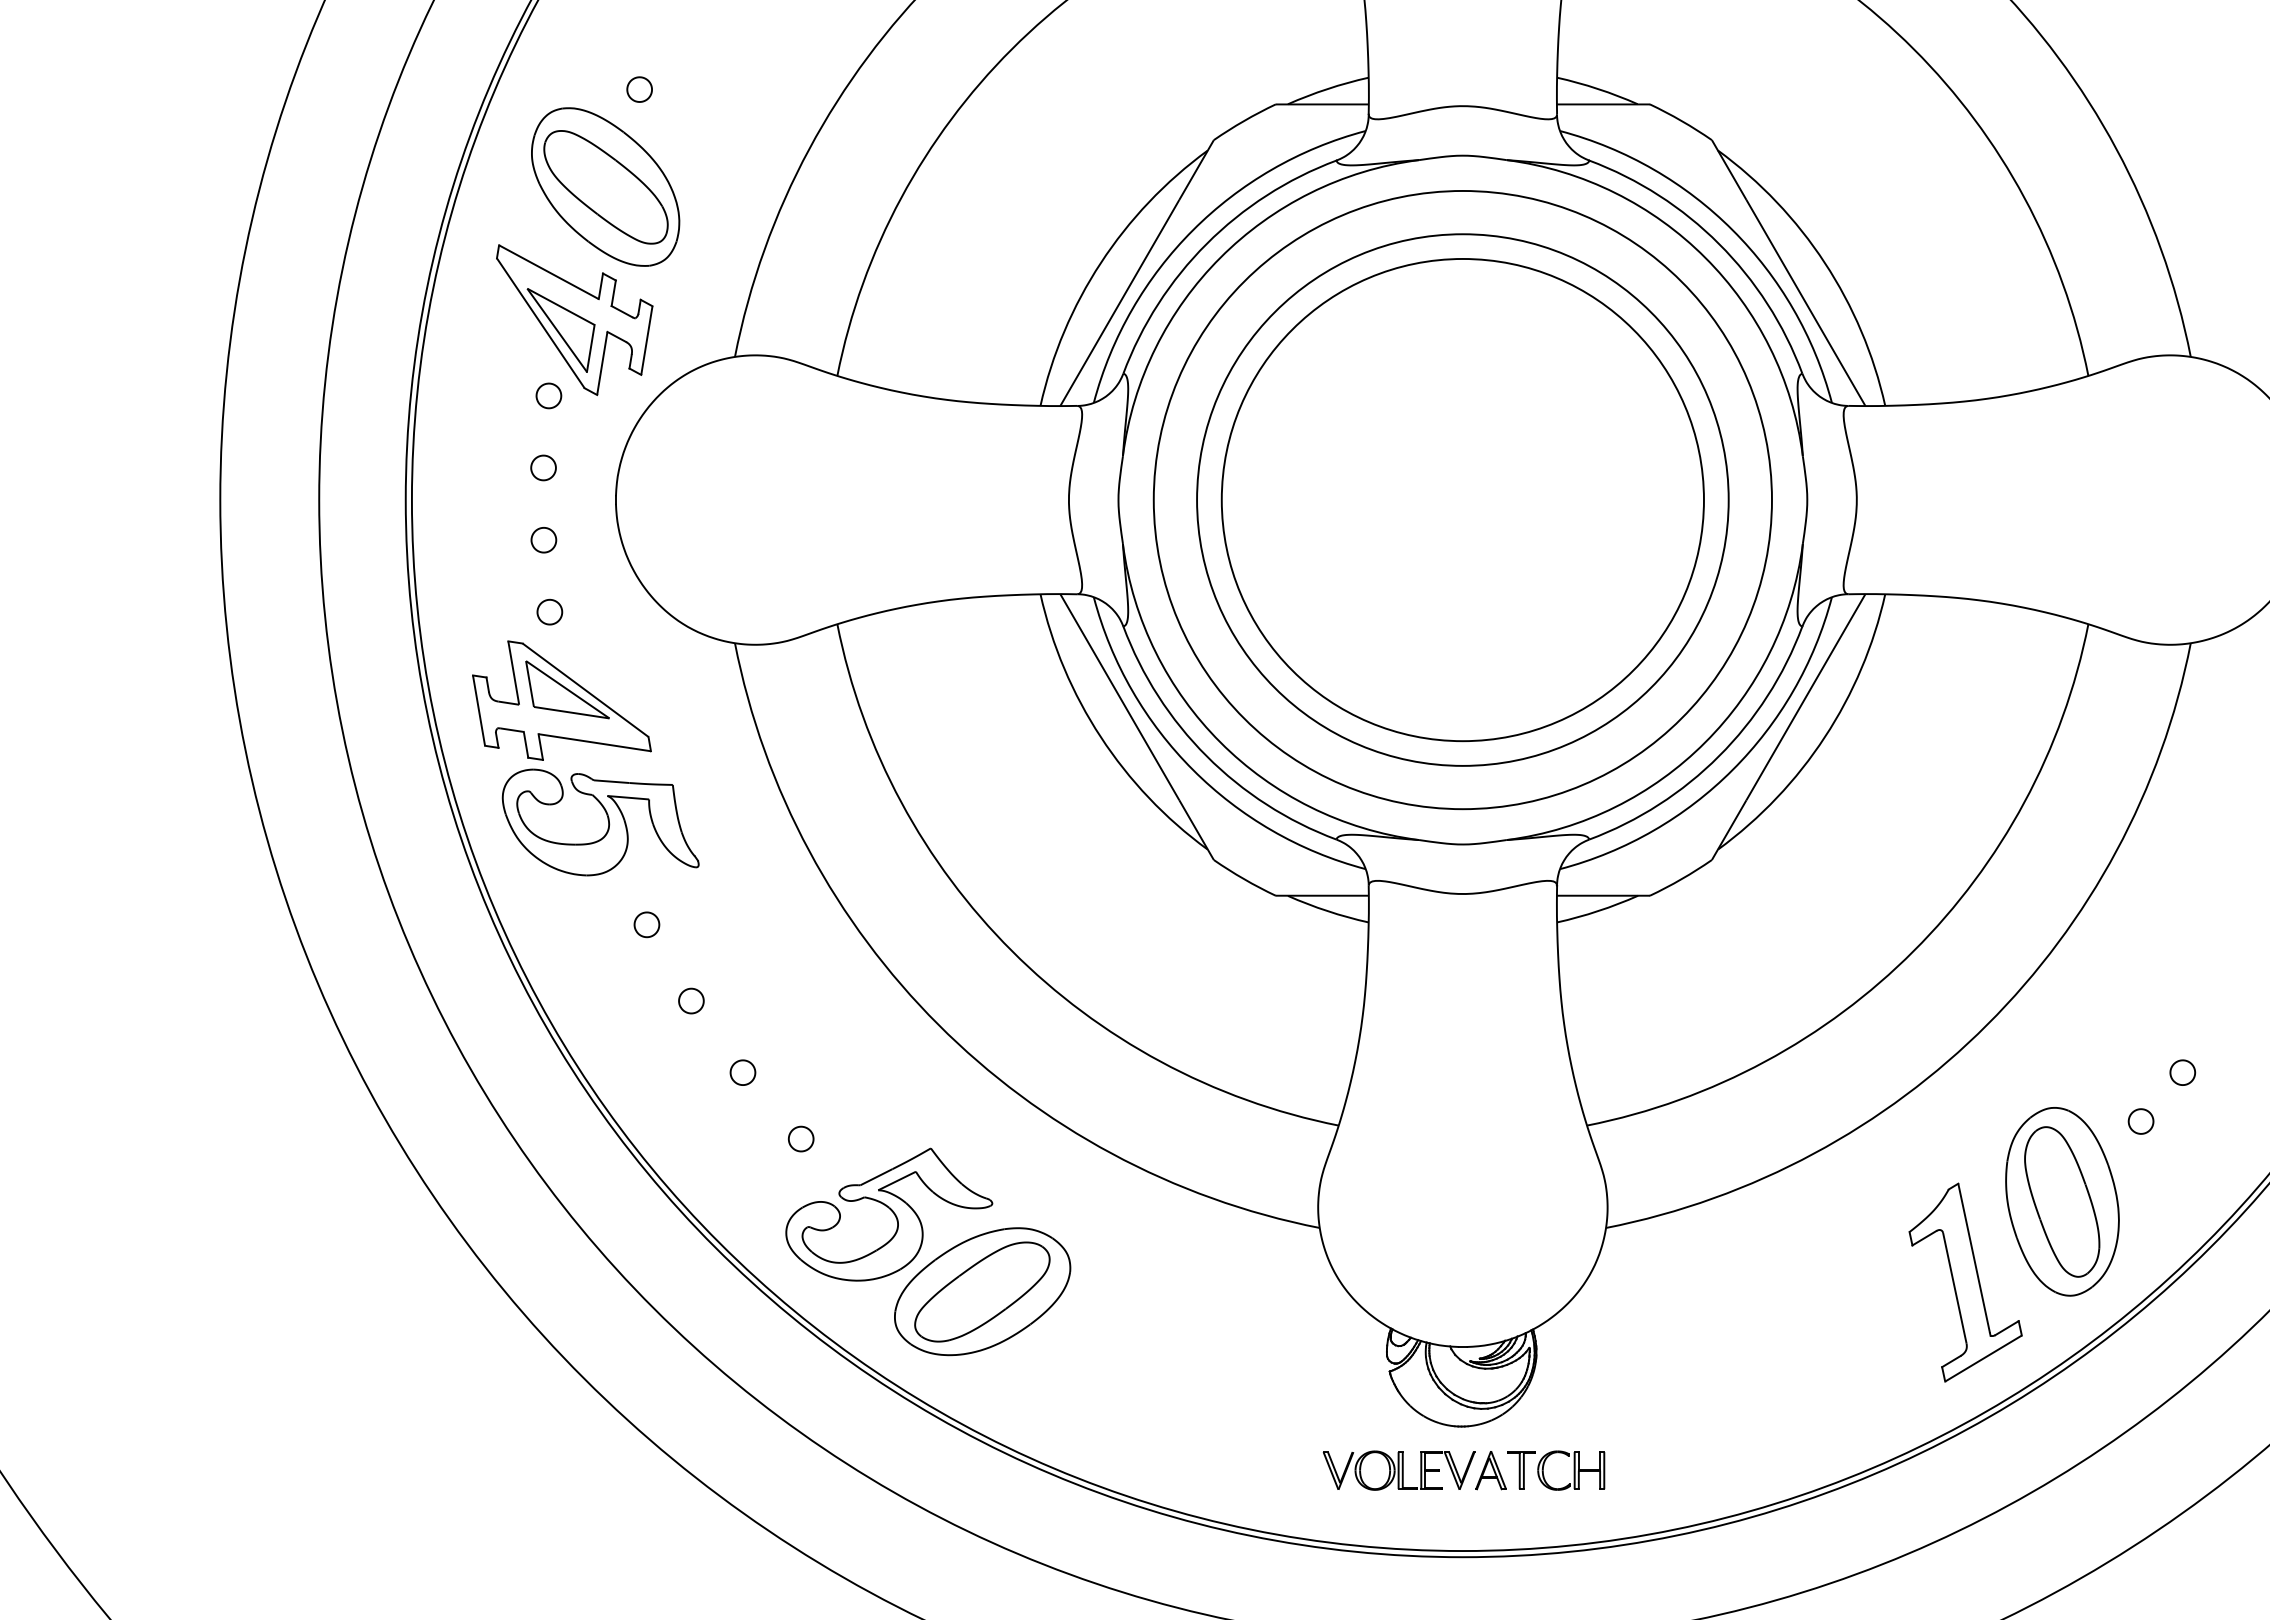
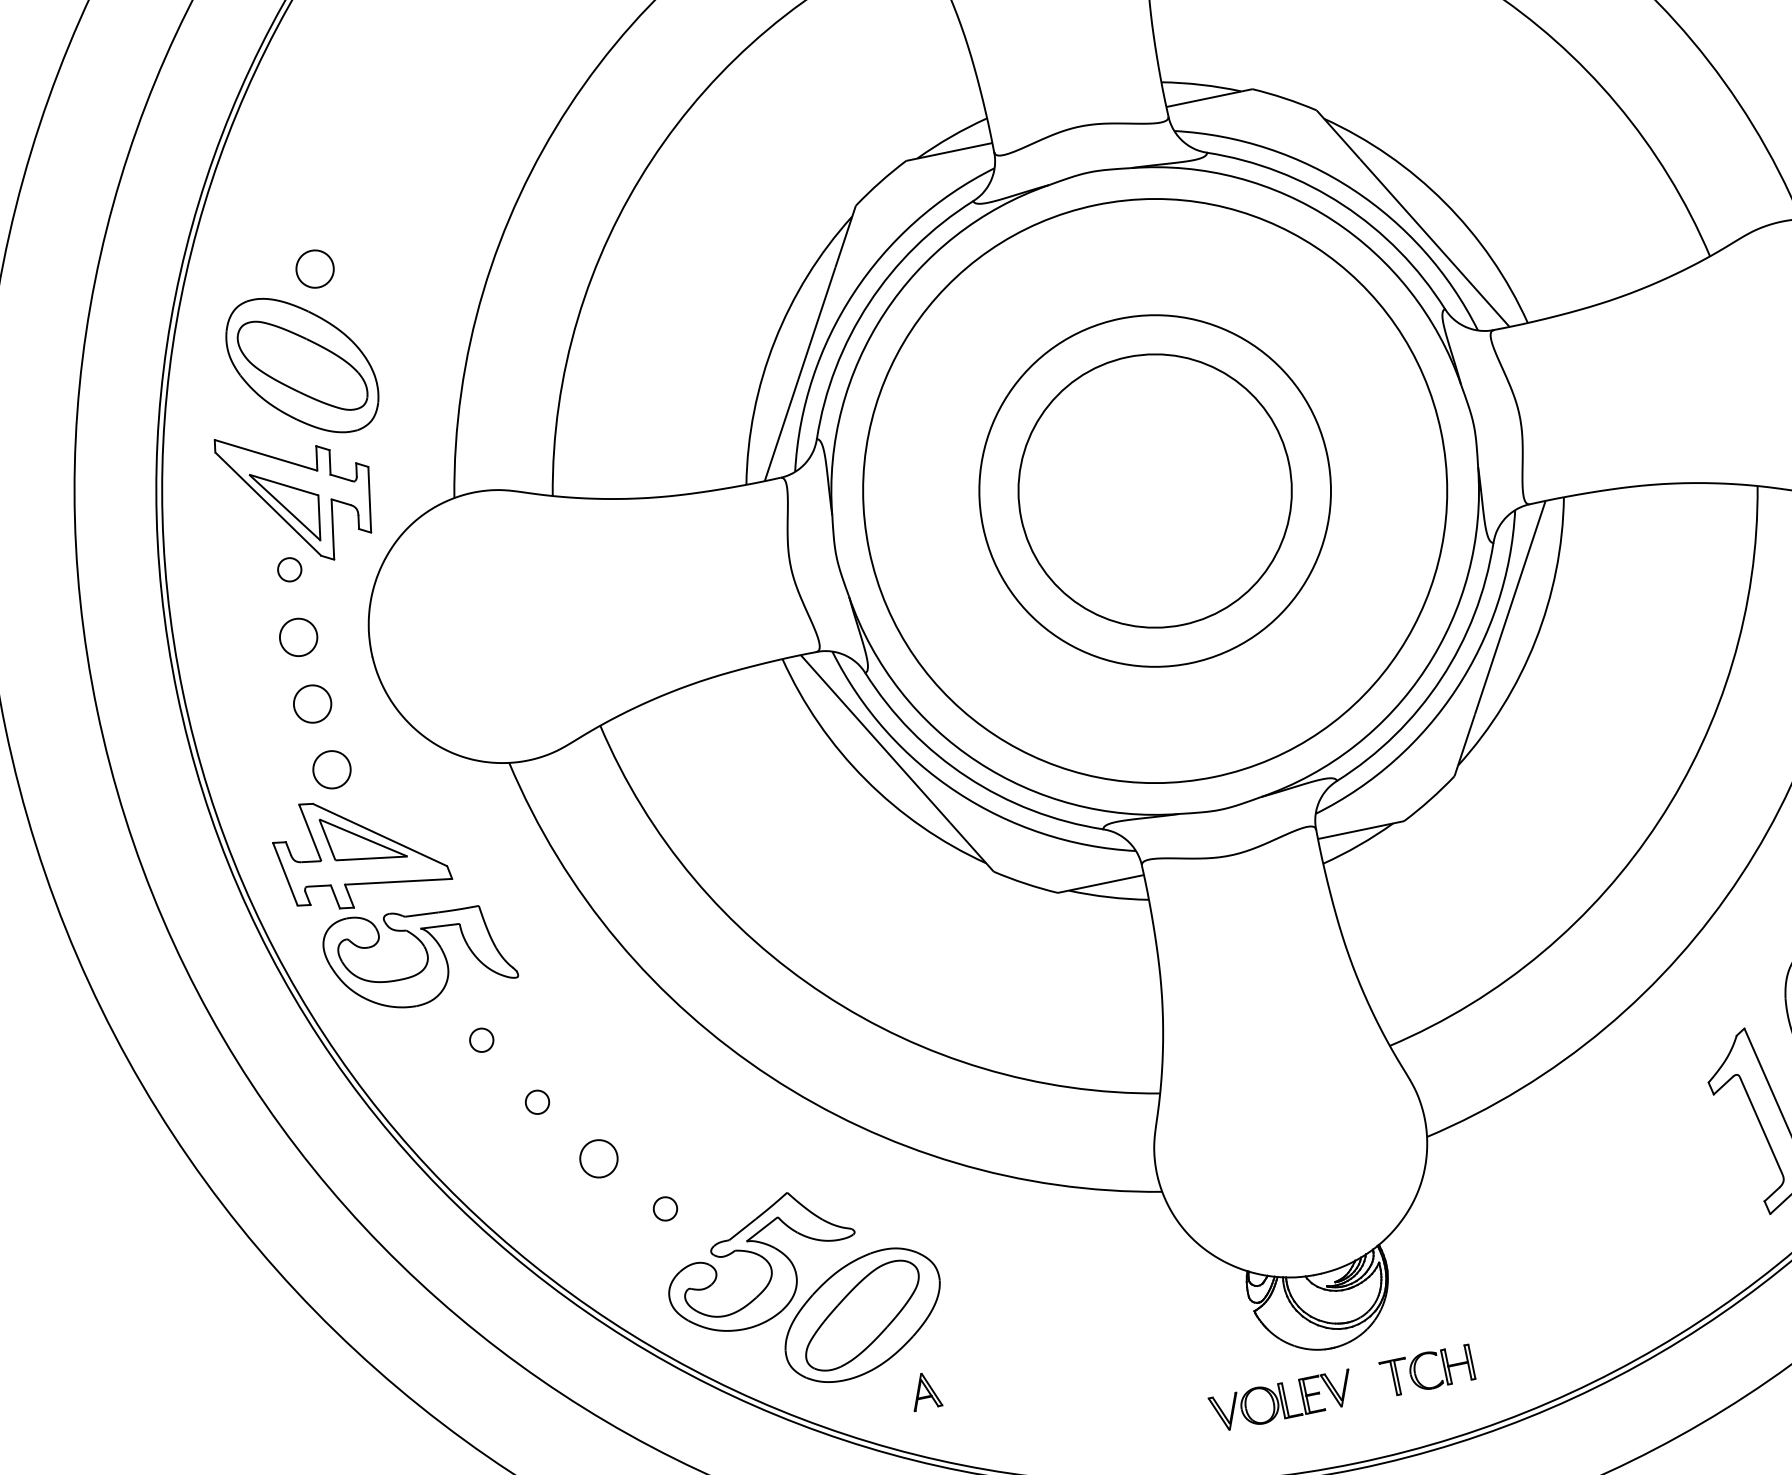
part: (639, 89) -> (314, 268), size x1.6
part: (543, 467) -> (298, 637), size x1.6
circle: (1462, 499) -> (1154, 490), size x0.6
circle: (1462, 499) -> (1154, 490), size x0.7
part: (543, 540) -> (312, 704), size x1.6
part: (549, 611) -> (331, 769), size x1.6
part: (742, 1072) -> (598, 1158), size x1.6
part: (1490, 1470) -> (924, 1391), moved

